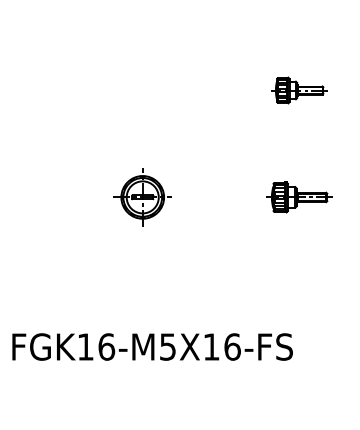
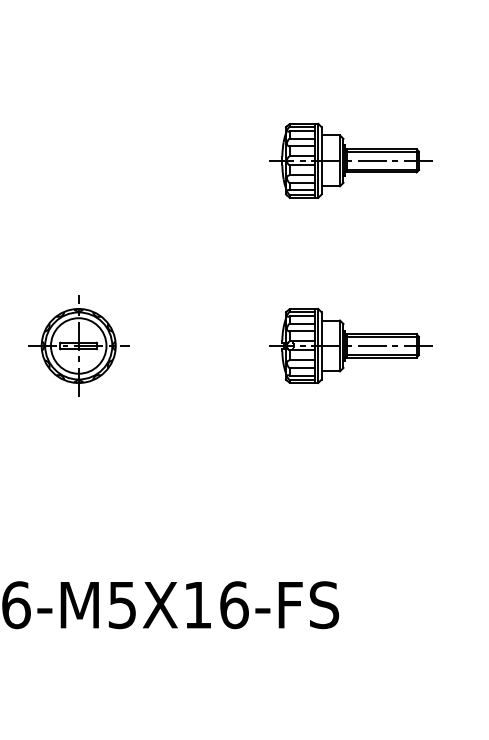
part: (299, 90) -> (350, 160), size x1.67
part: (299, 197) -> (350, 346), size x1.43

